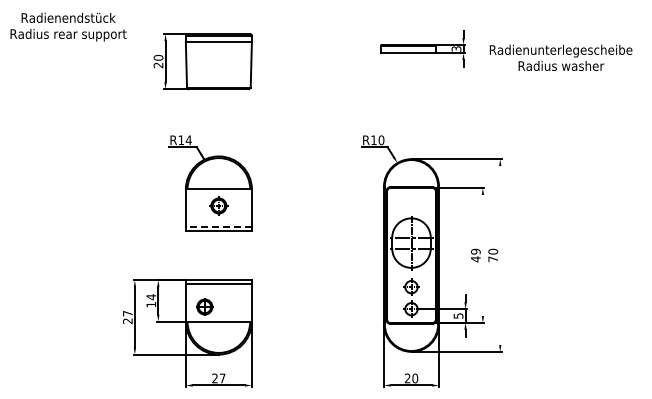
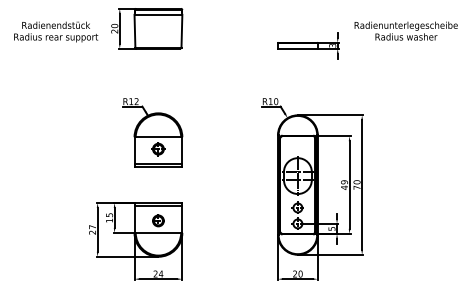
text: (68, 26) -> (56, 31), moved
part: (422, 48) -> (308, 45), moved
text: (560, 57) -> (405, 30), moved
part: (202, 61) -> (146, 28), moved
text: (188, 140) -> (136, 101), R14 -> R12
line: (218, 226) -> (158, 164), dashed -> solid
line: (482, 255) -> (349, 185), added
line: (500, 255) -> (362, 185), added
text: (151, 297) -> (109, 215), 14 -> 15
part: (204, 306) -> (158, 220), moved
text: (222, 378) -> (161, 274), 27 -> 24

